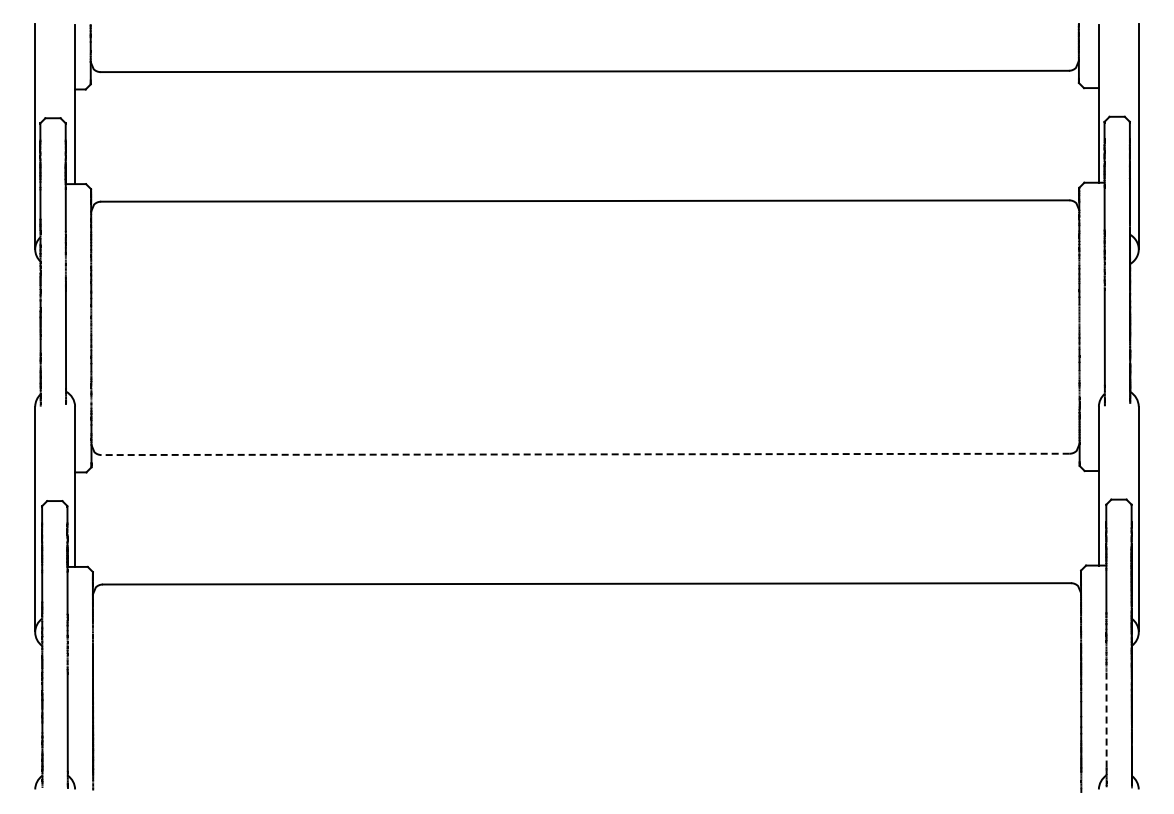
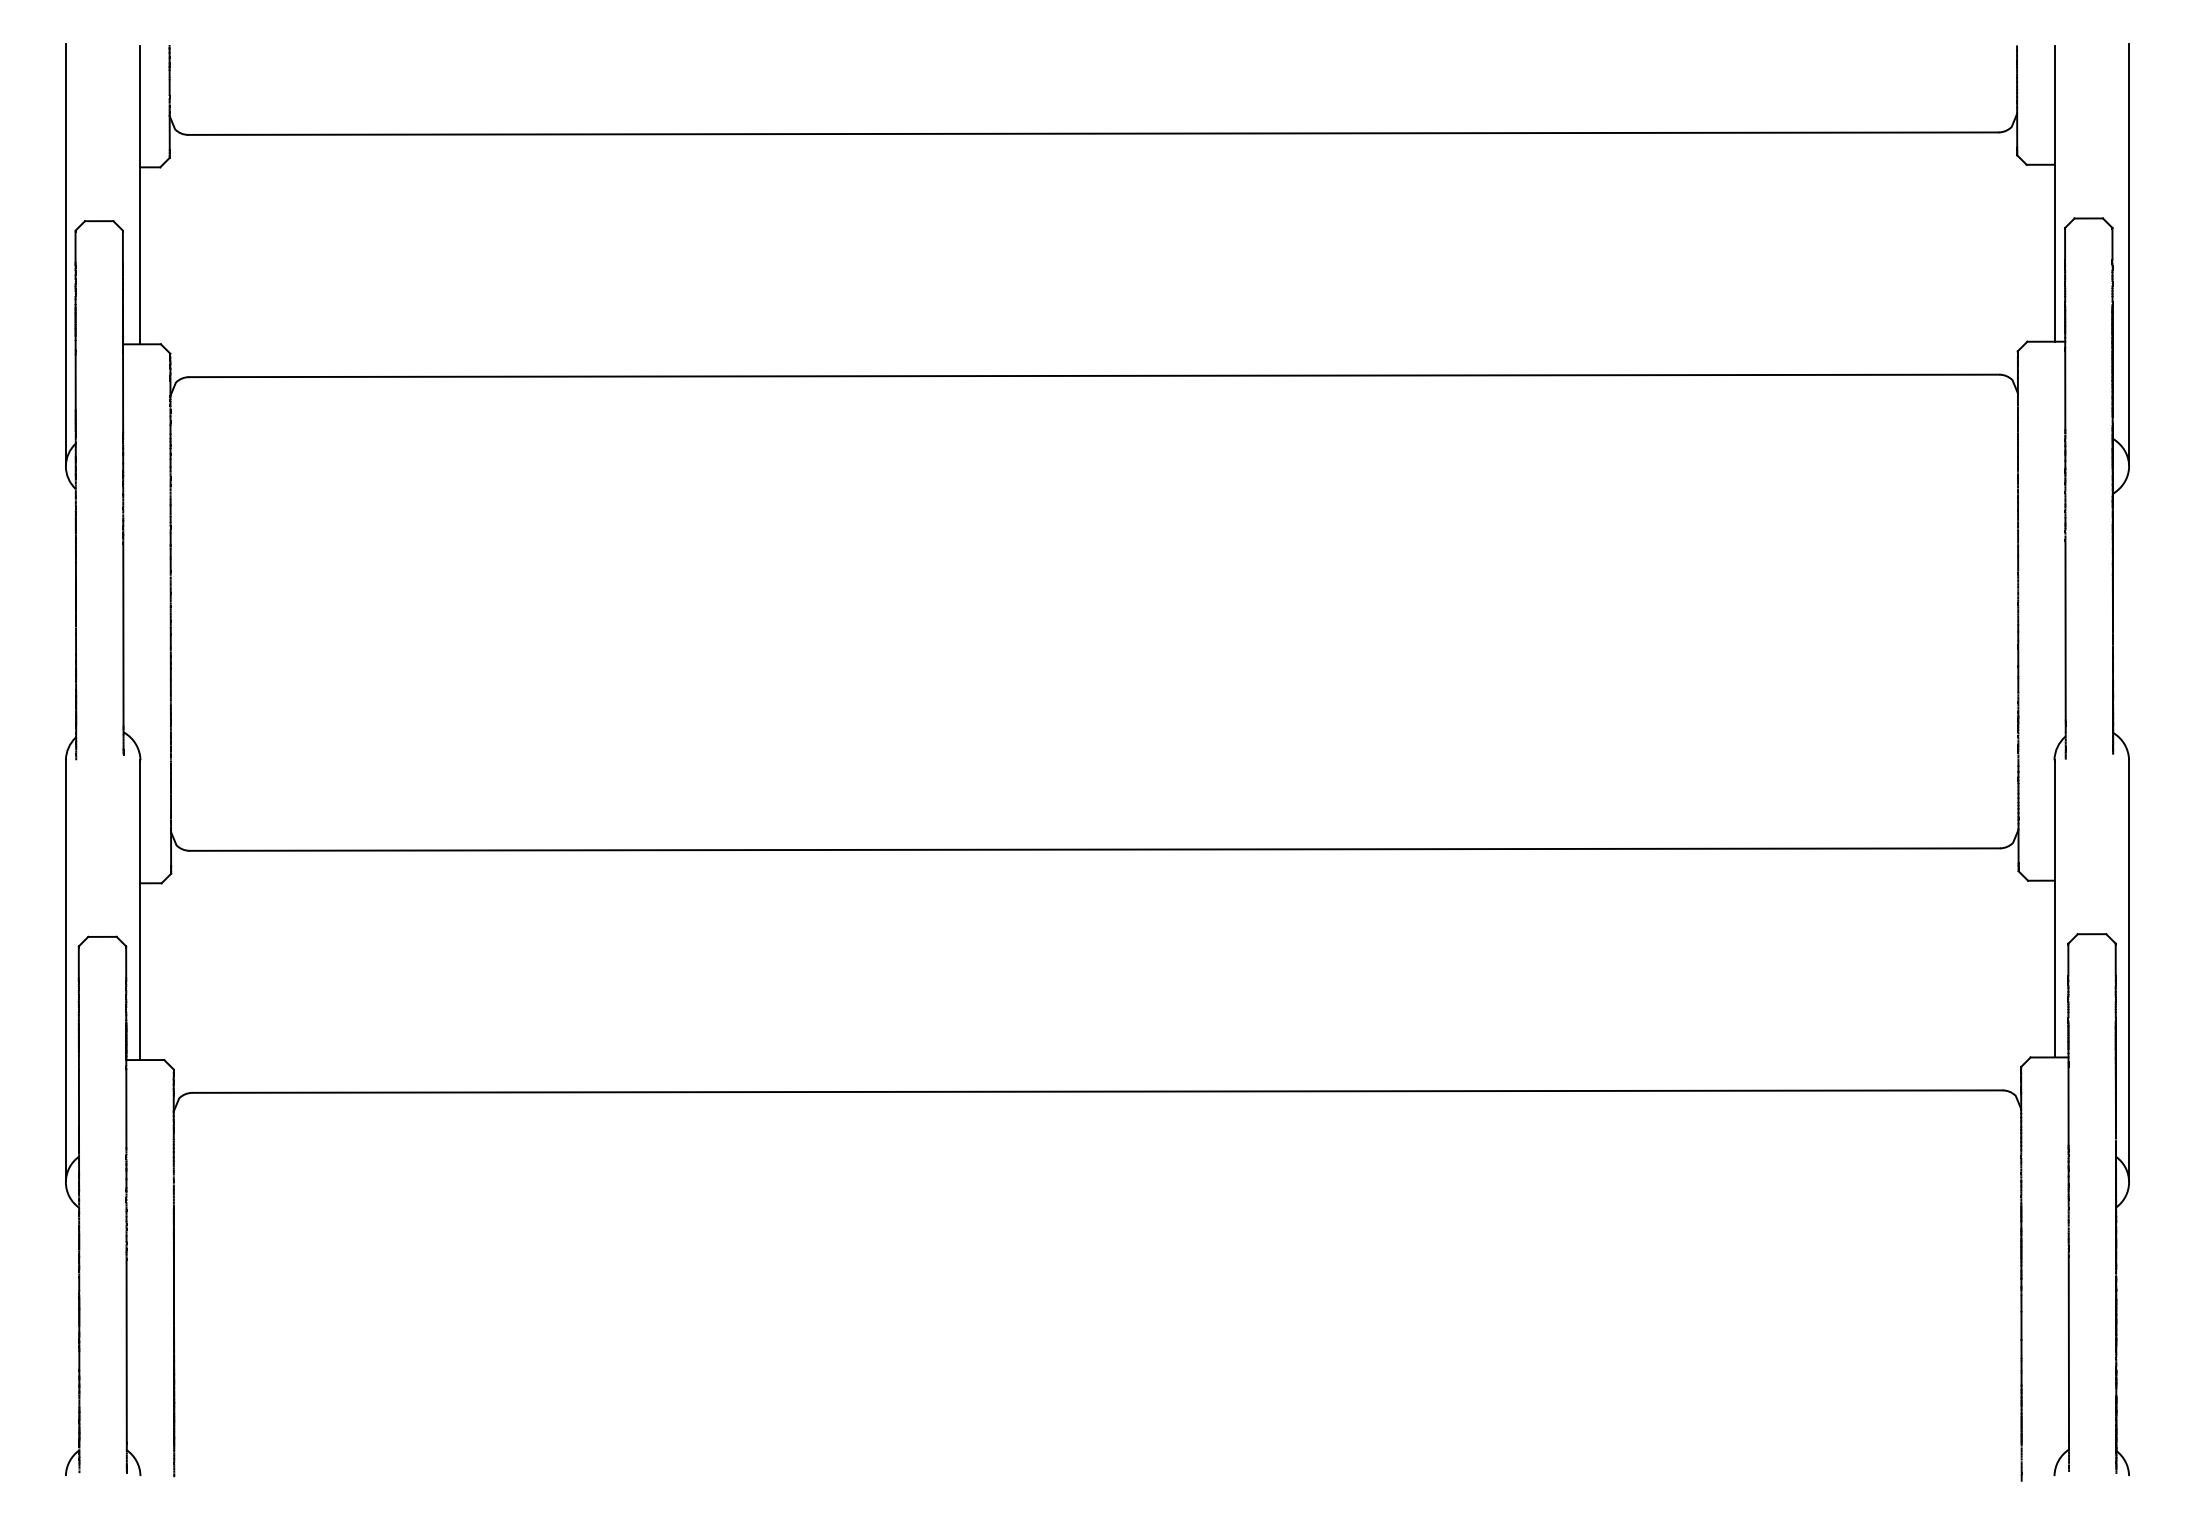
line: (585, 454) -> (1094, 849), dashed -> solid
line: (1106, 719) -> (2068, 1345), dashed -> solid

